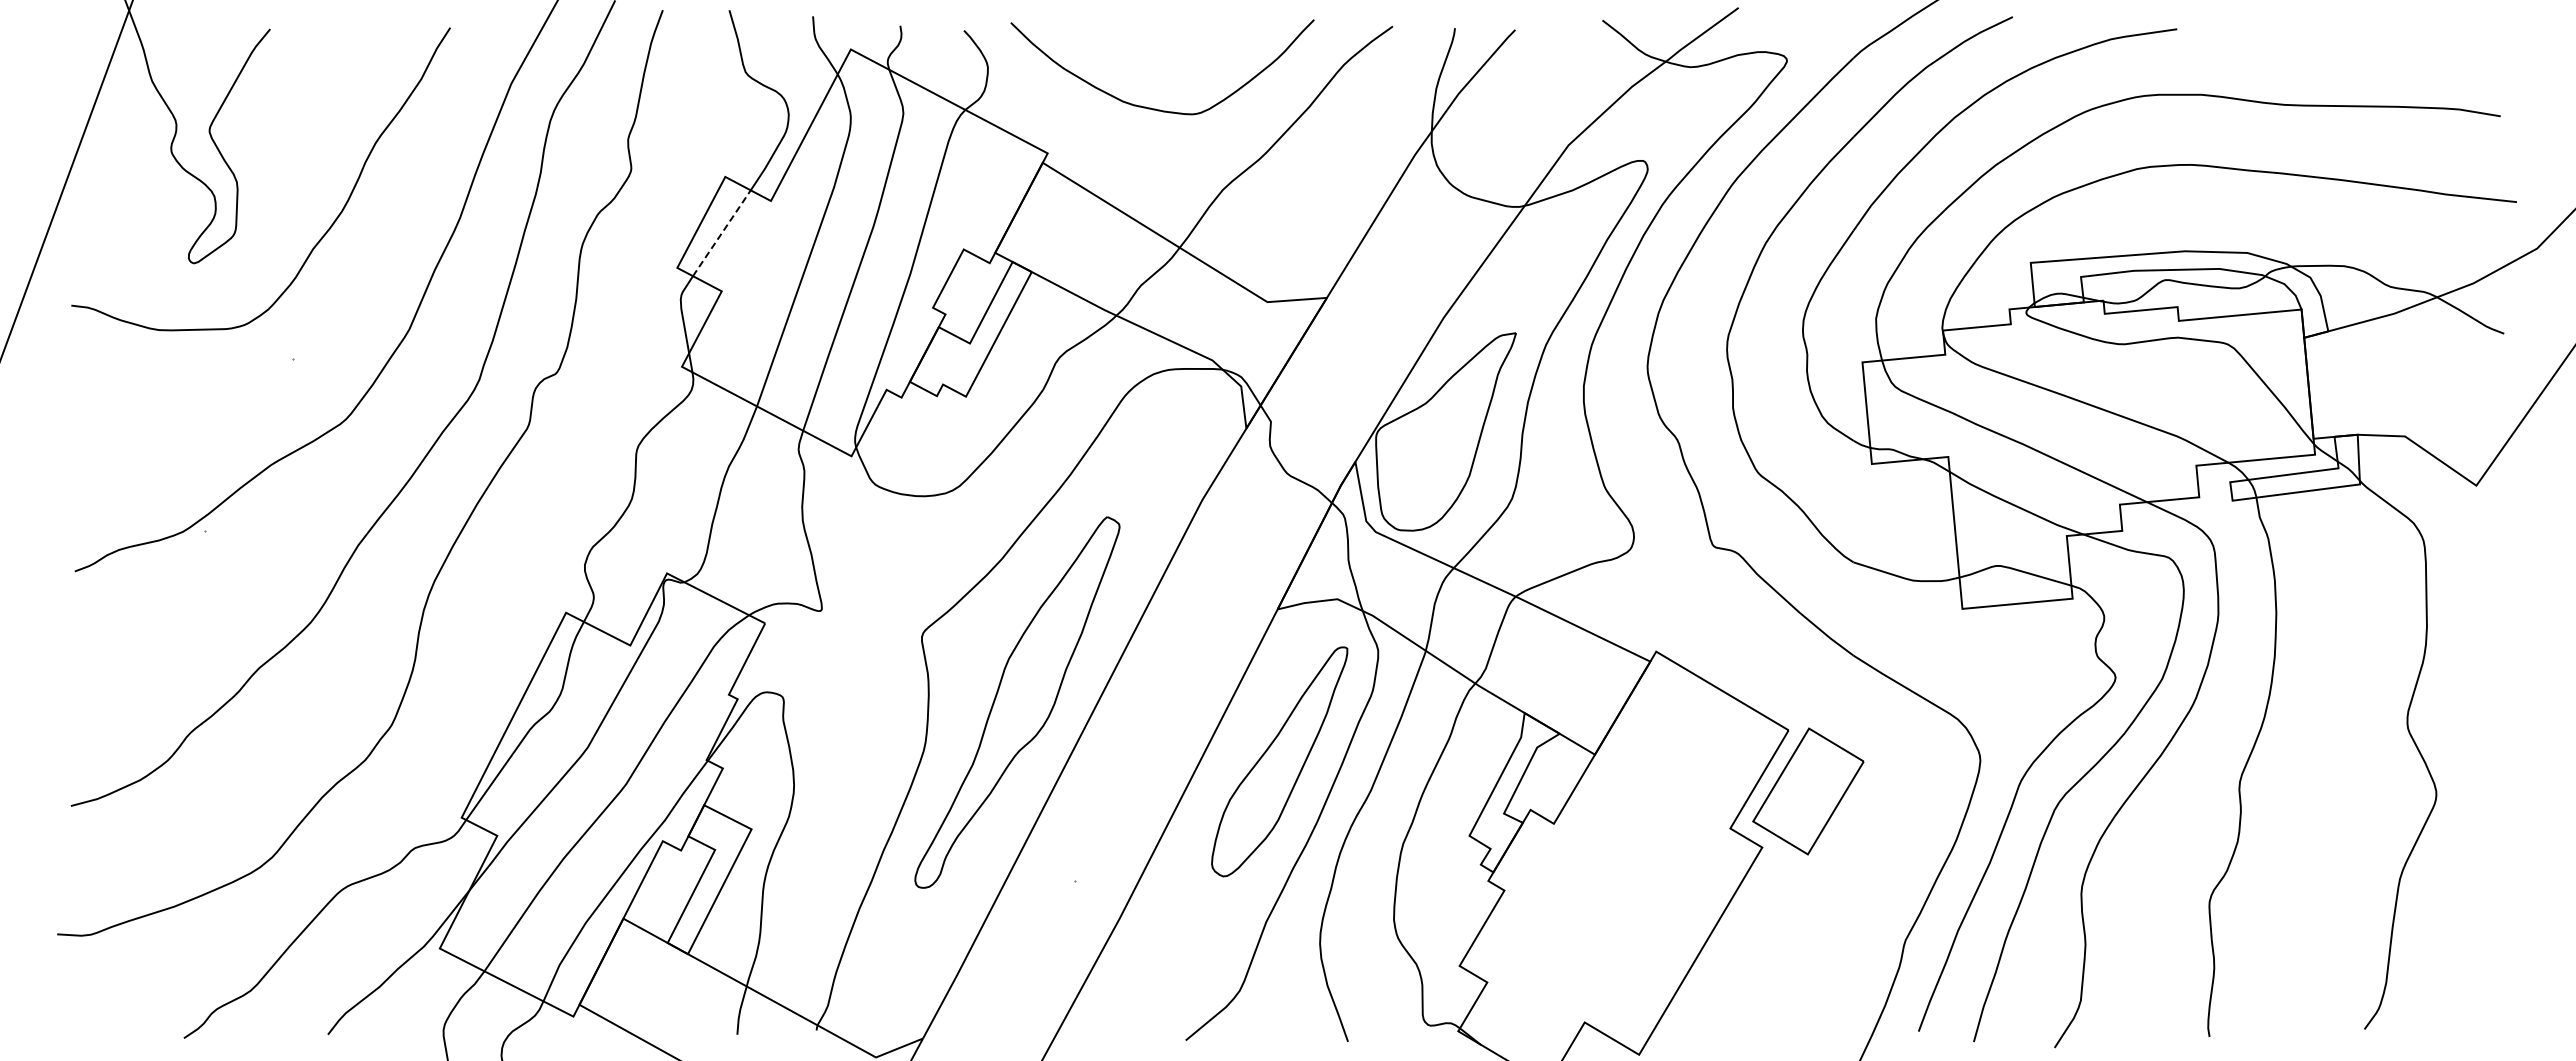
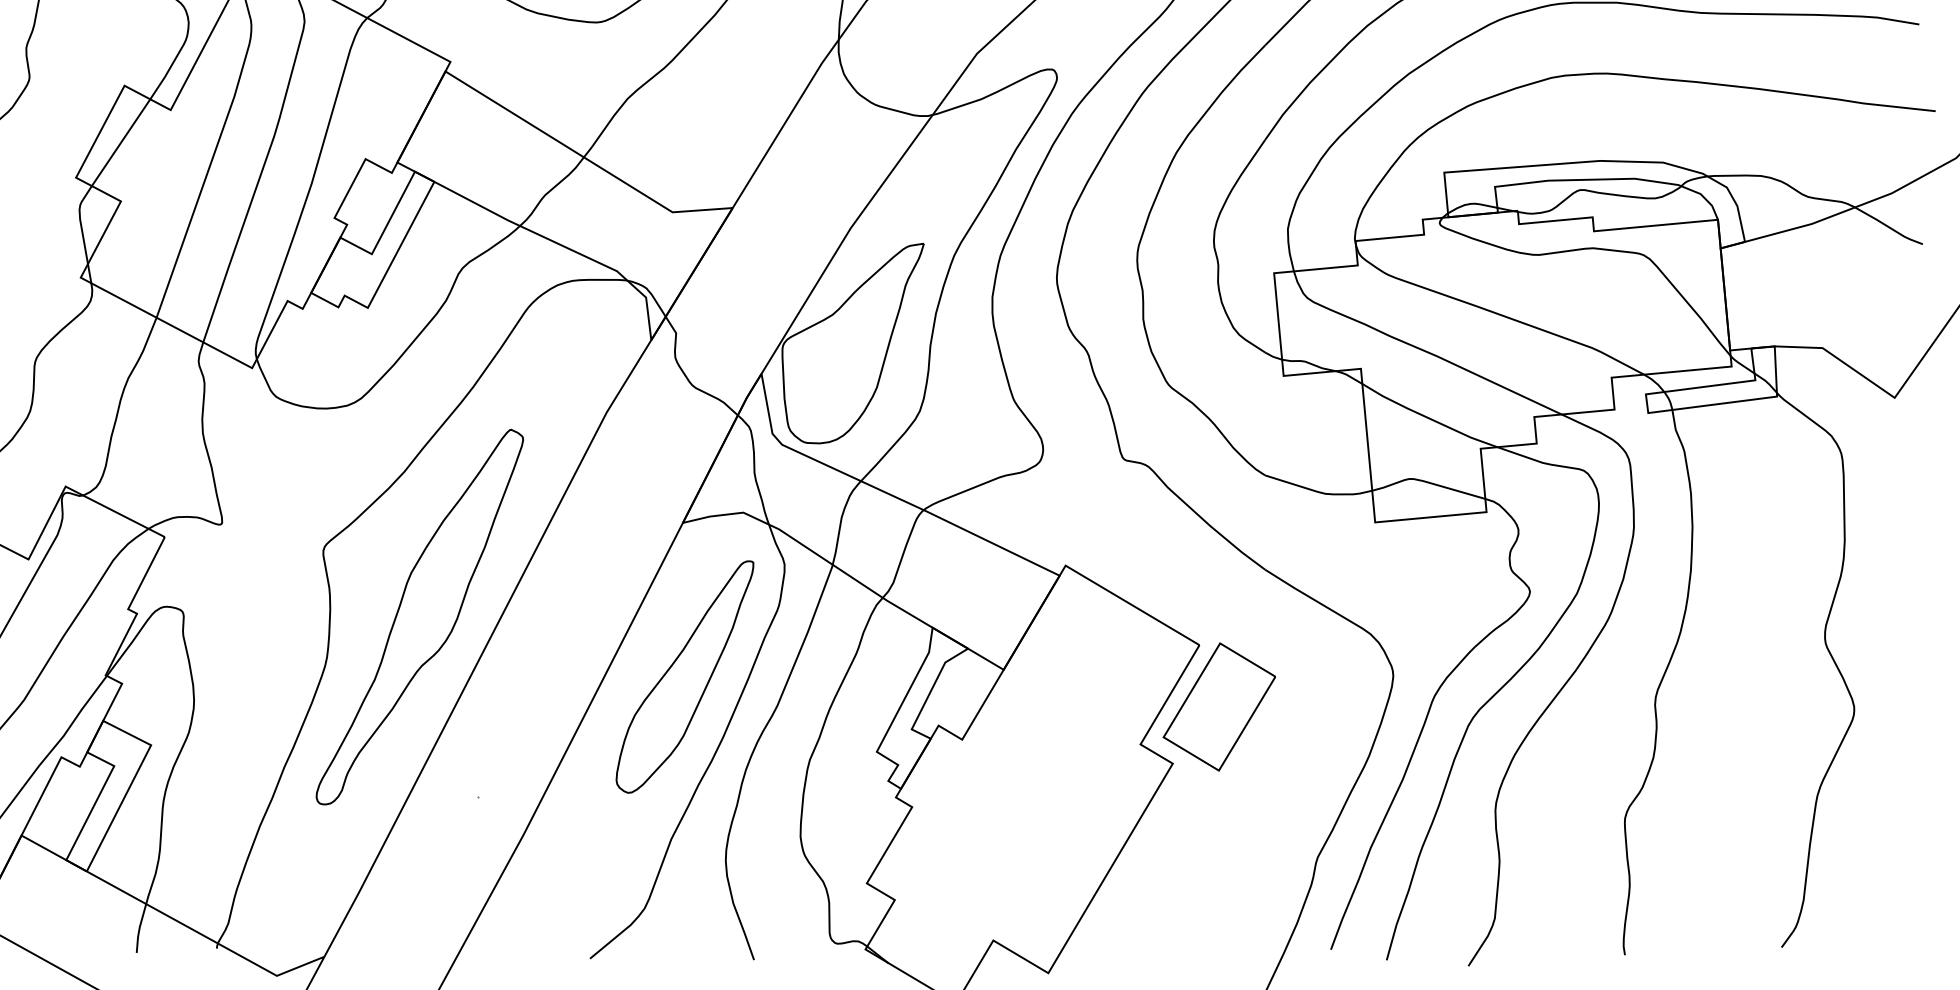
line: (721, 233) -> (120, 142), dashed -> solid

